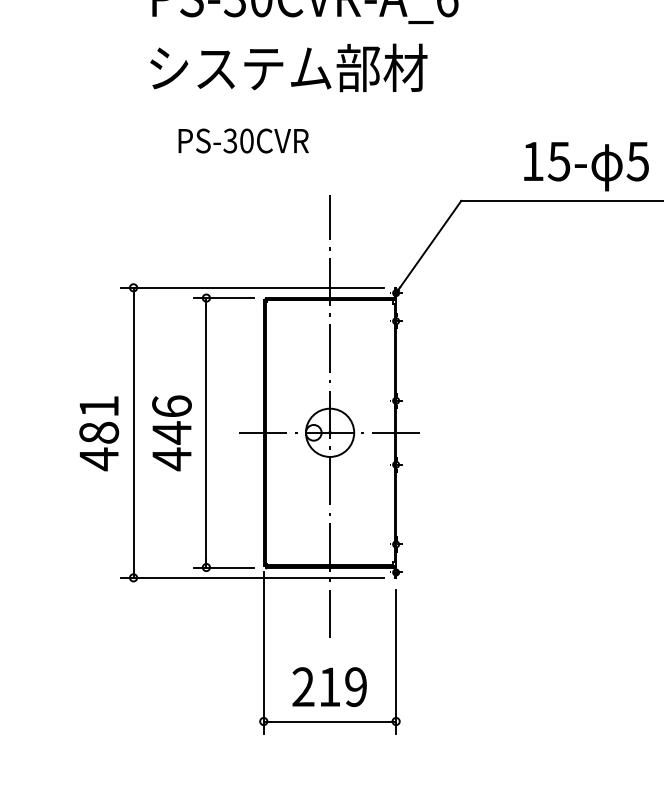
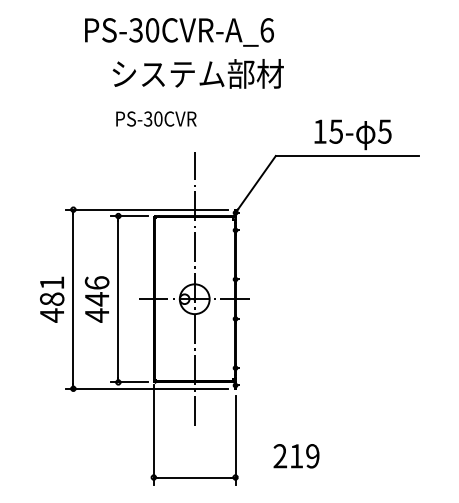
text: (287, 67) -> (197, 73), moved
text: (243, 140) -> (156, 118), moved
text: (329, 687) -> (296, 456), moved

